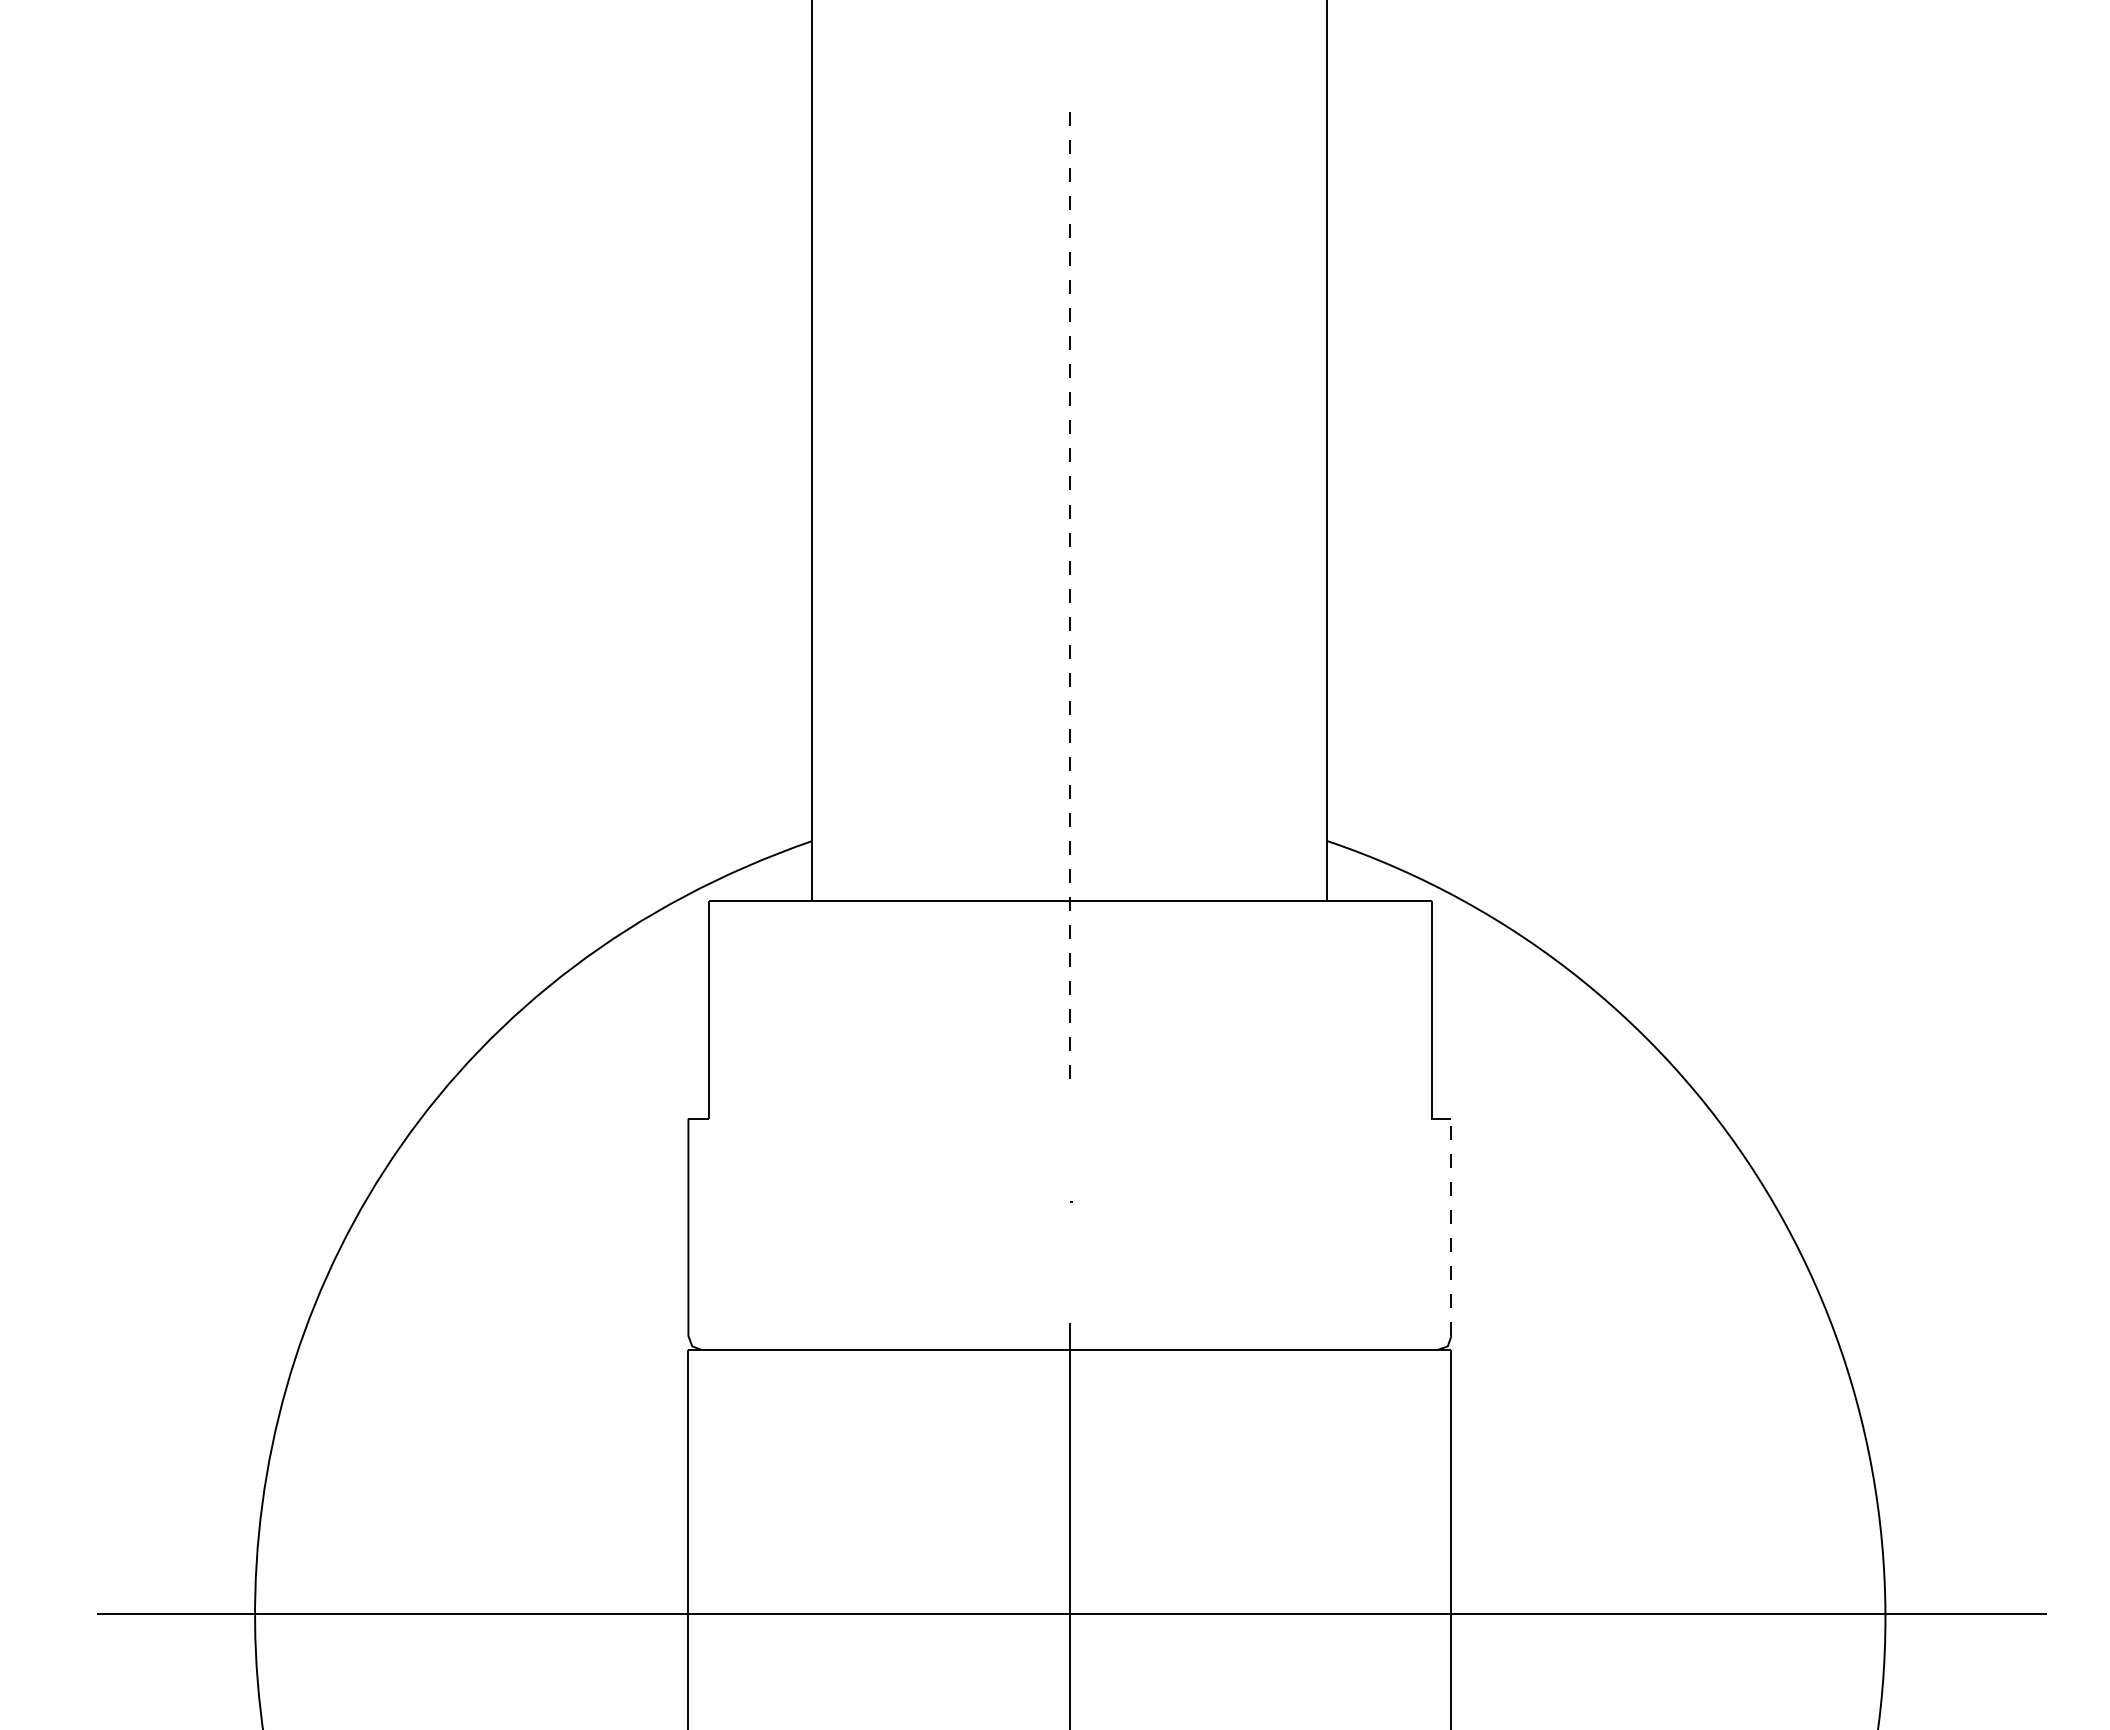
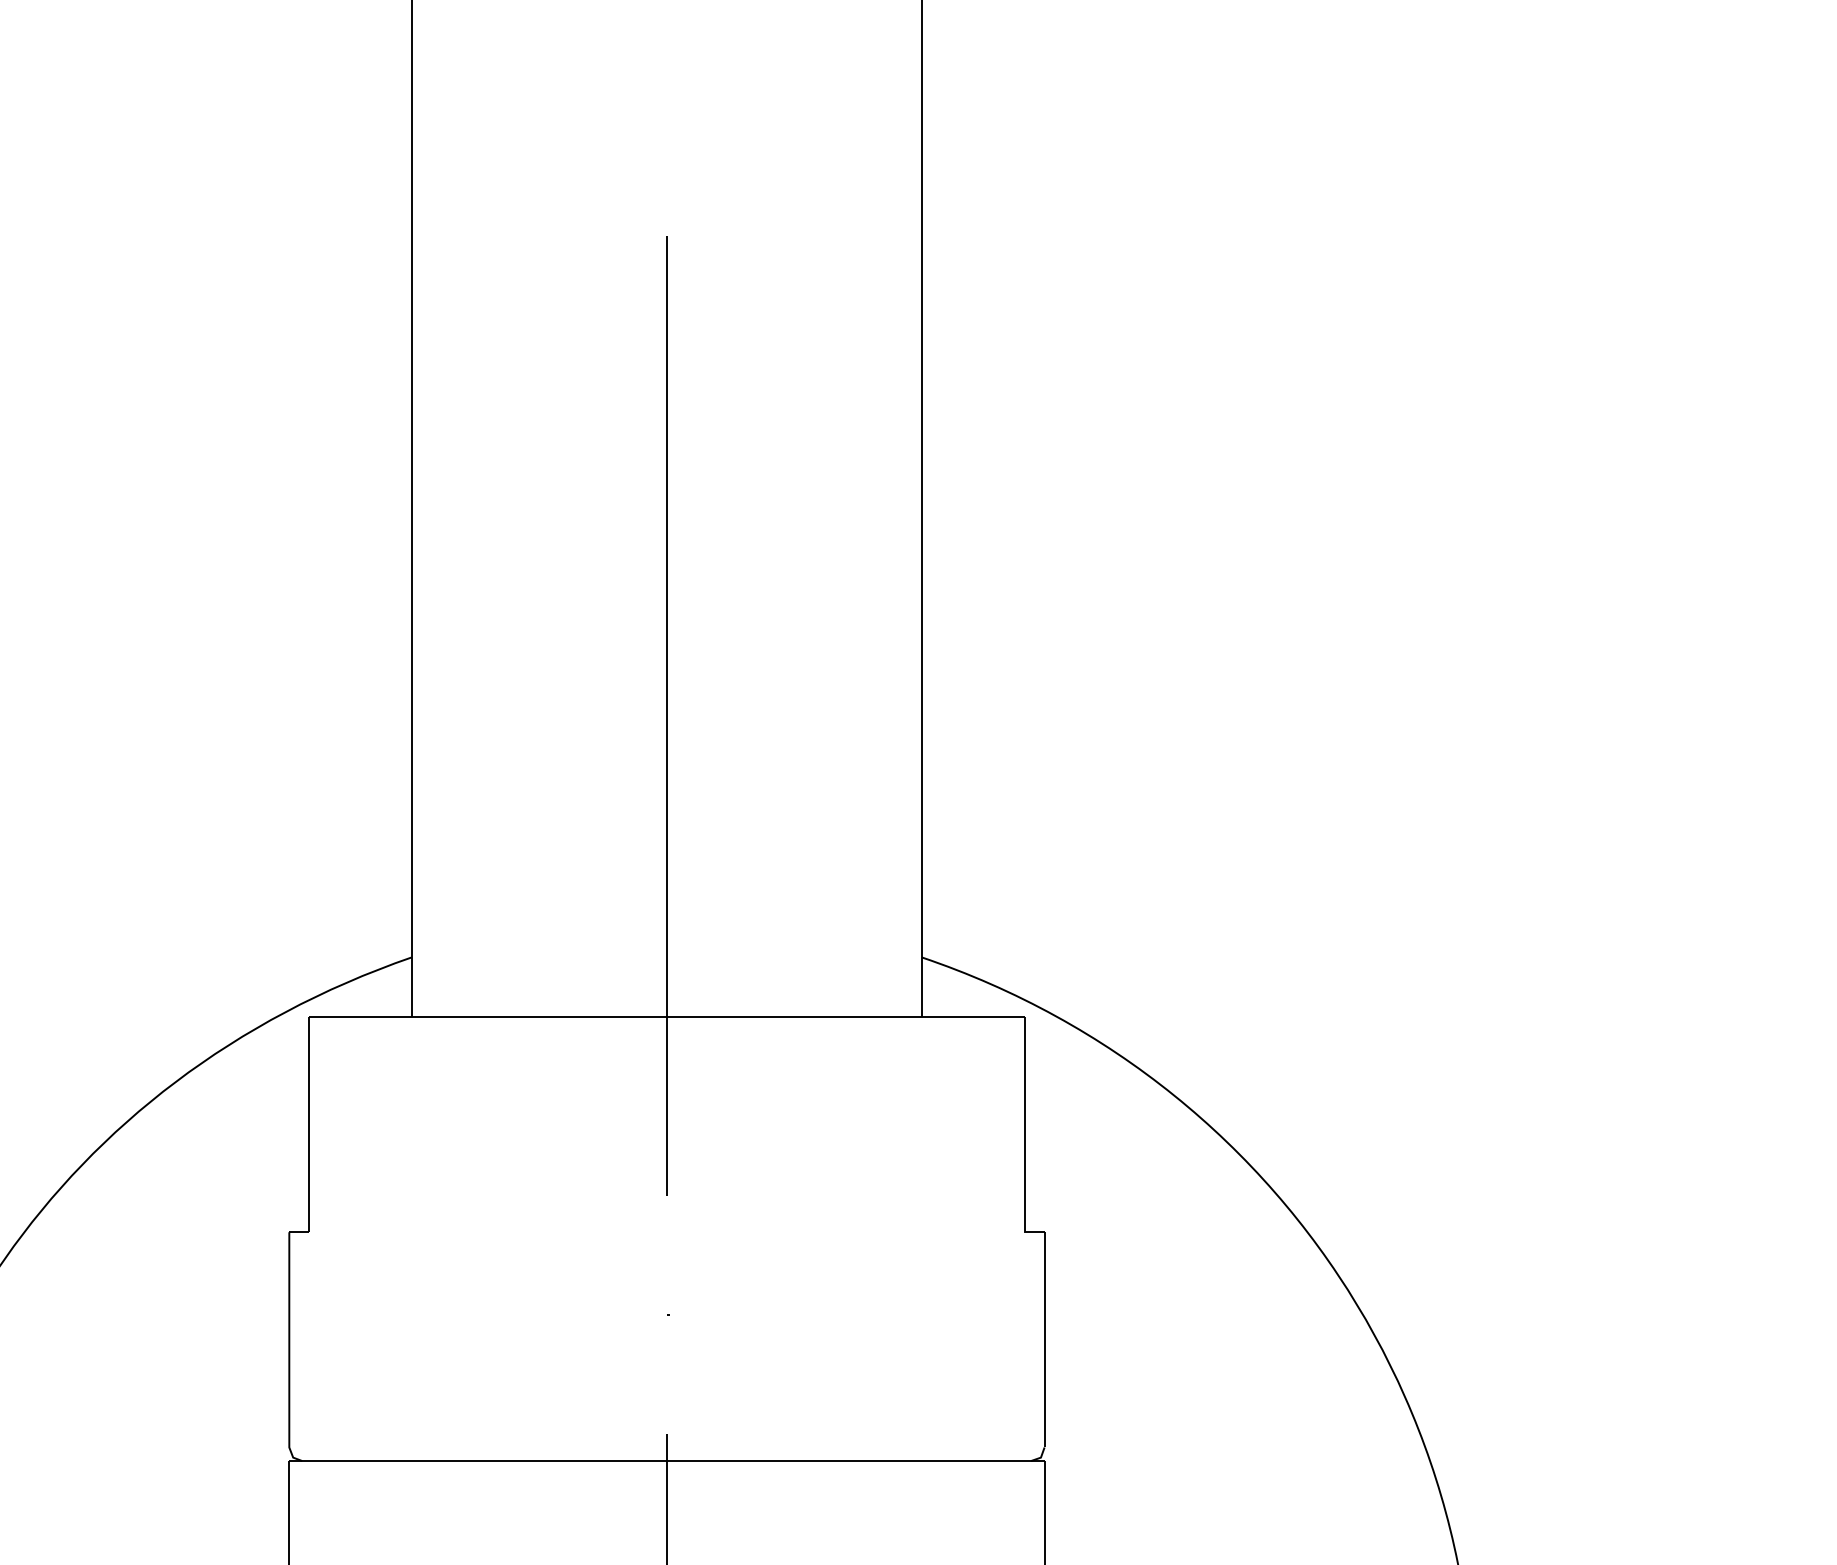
line: (1069, 597) -> (666, 716), dashed -> solid
line: (1451, 1227) -> (1044, 1339), dashed -> solid

